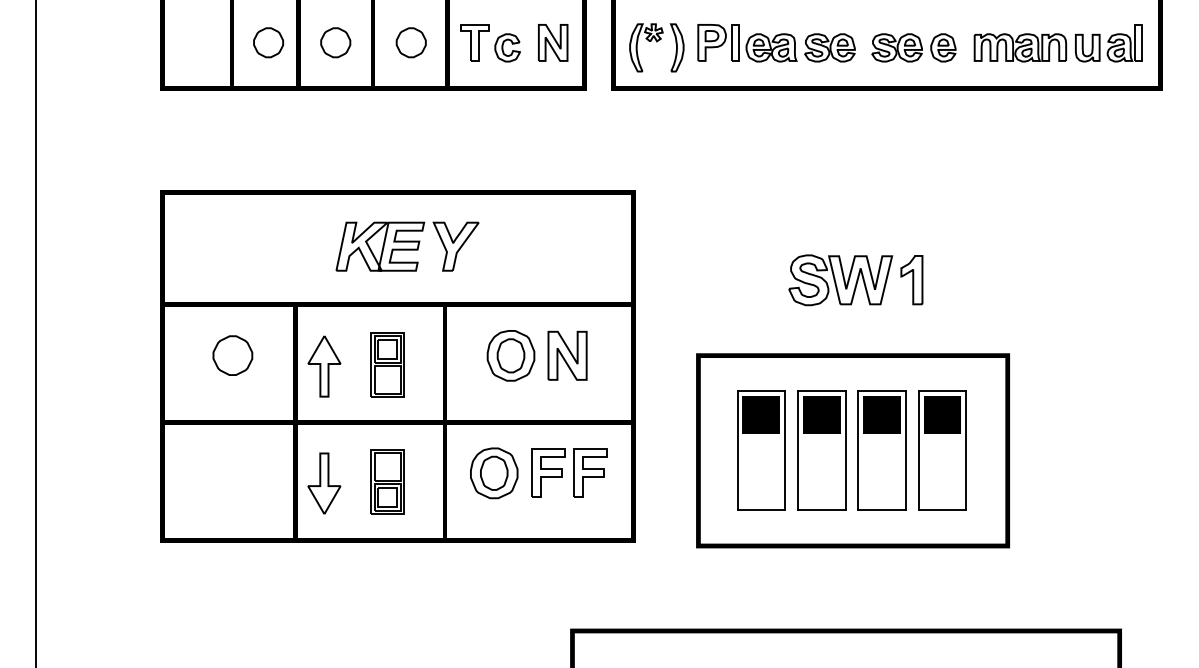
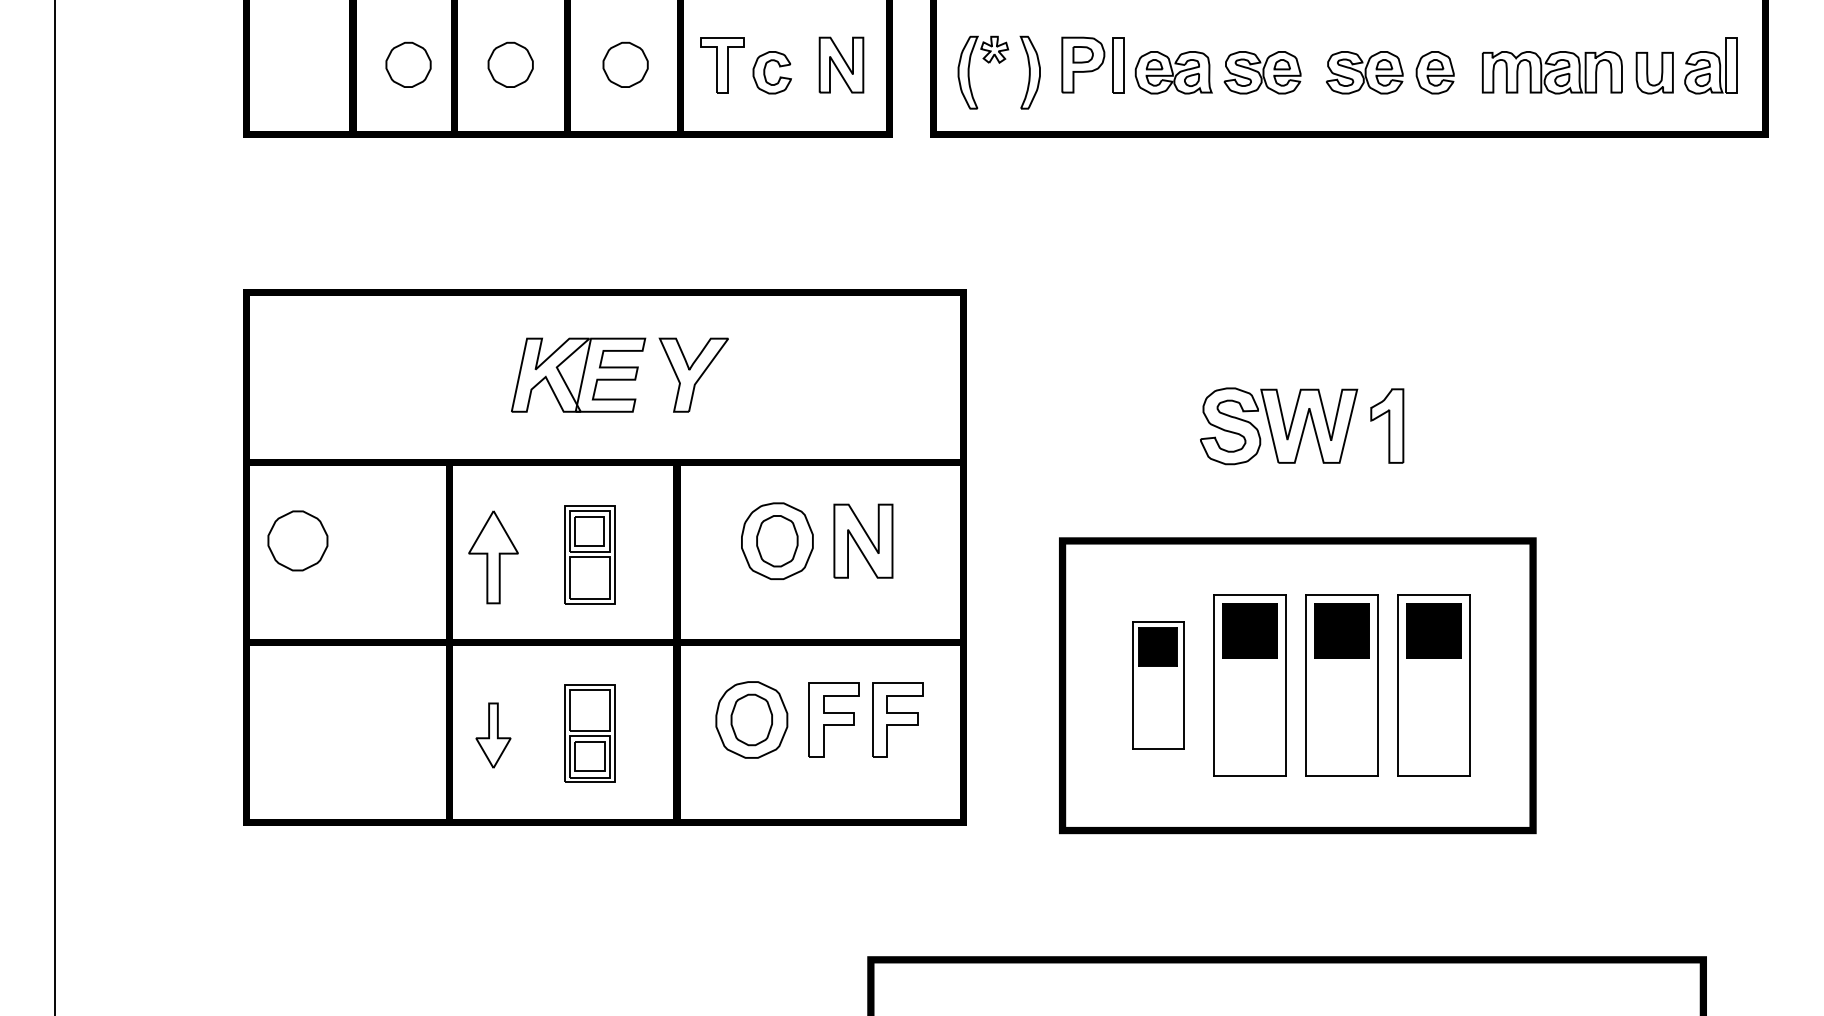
part: (232, 355) -> (297, 540), moved
part: (761, 450) -> (1158, 685), size x0.7
part: (324, 483) -> (493, 735), size x0.7

